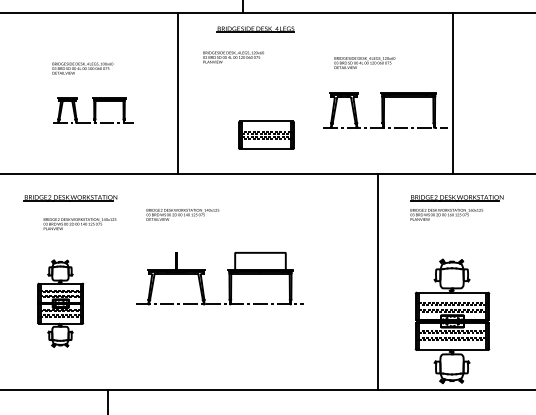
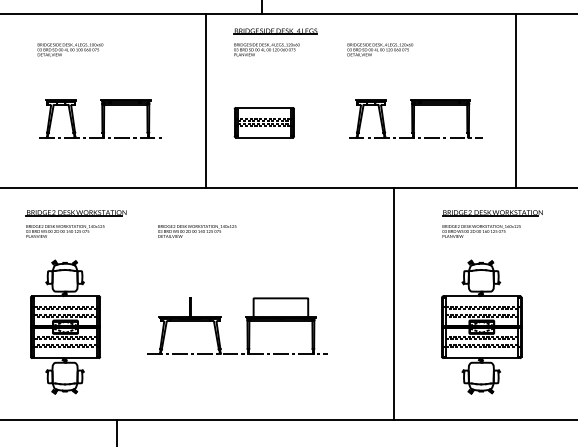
text: (233, 57) -> (266, 49), moved
text: (364, 62) -> (380, 49), moved
text: (82, 68) -> (70, 49), moved
line: (177, 93) -> (205, 100), moved
line: (453, 93) -> (515, 100), moved
part: (93, 110) -> (100, 118), size x1.43
part: (265, 135) -> (263, 122), moved
text: (80, 224) -> (65, 231), moved
part: (228, 278) -> (246, 325), moved
line: (378, 281) -> (394, 303), moved
part: (60, 303) -> (65, 326), size x1.43
part: (452, 320) -> (481, 326), moved

